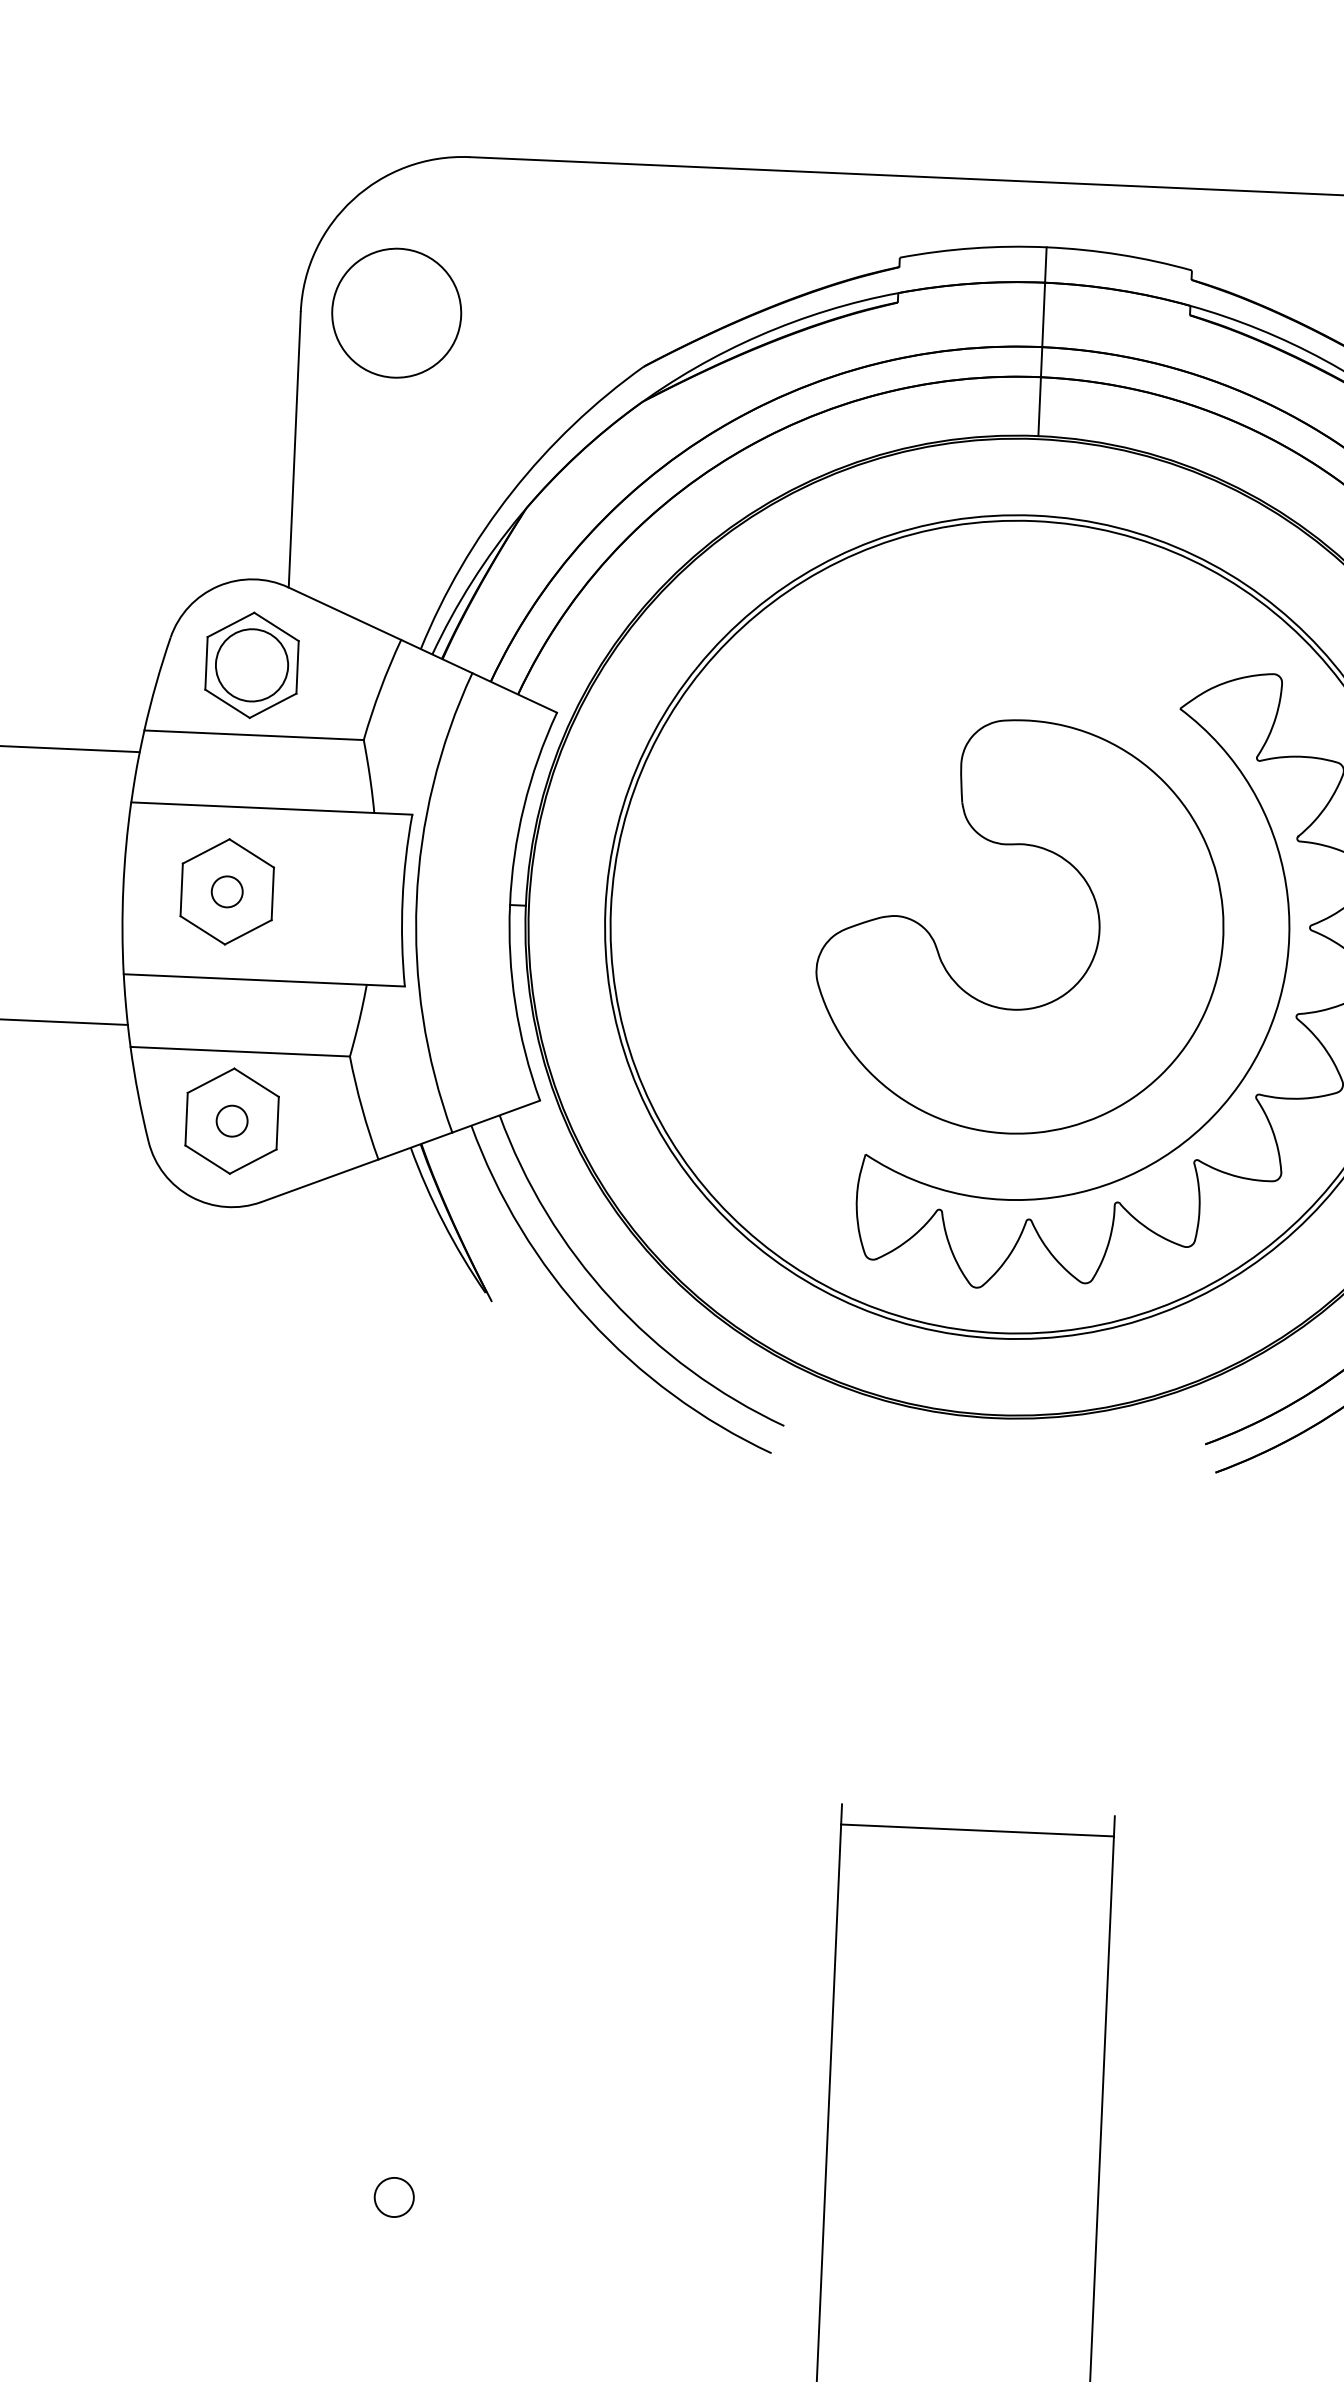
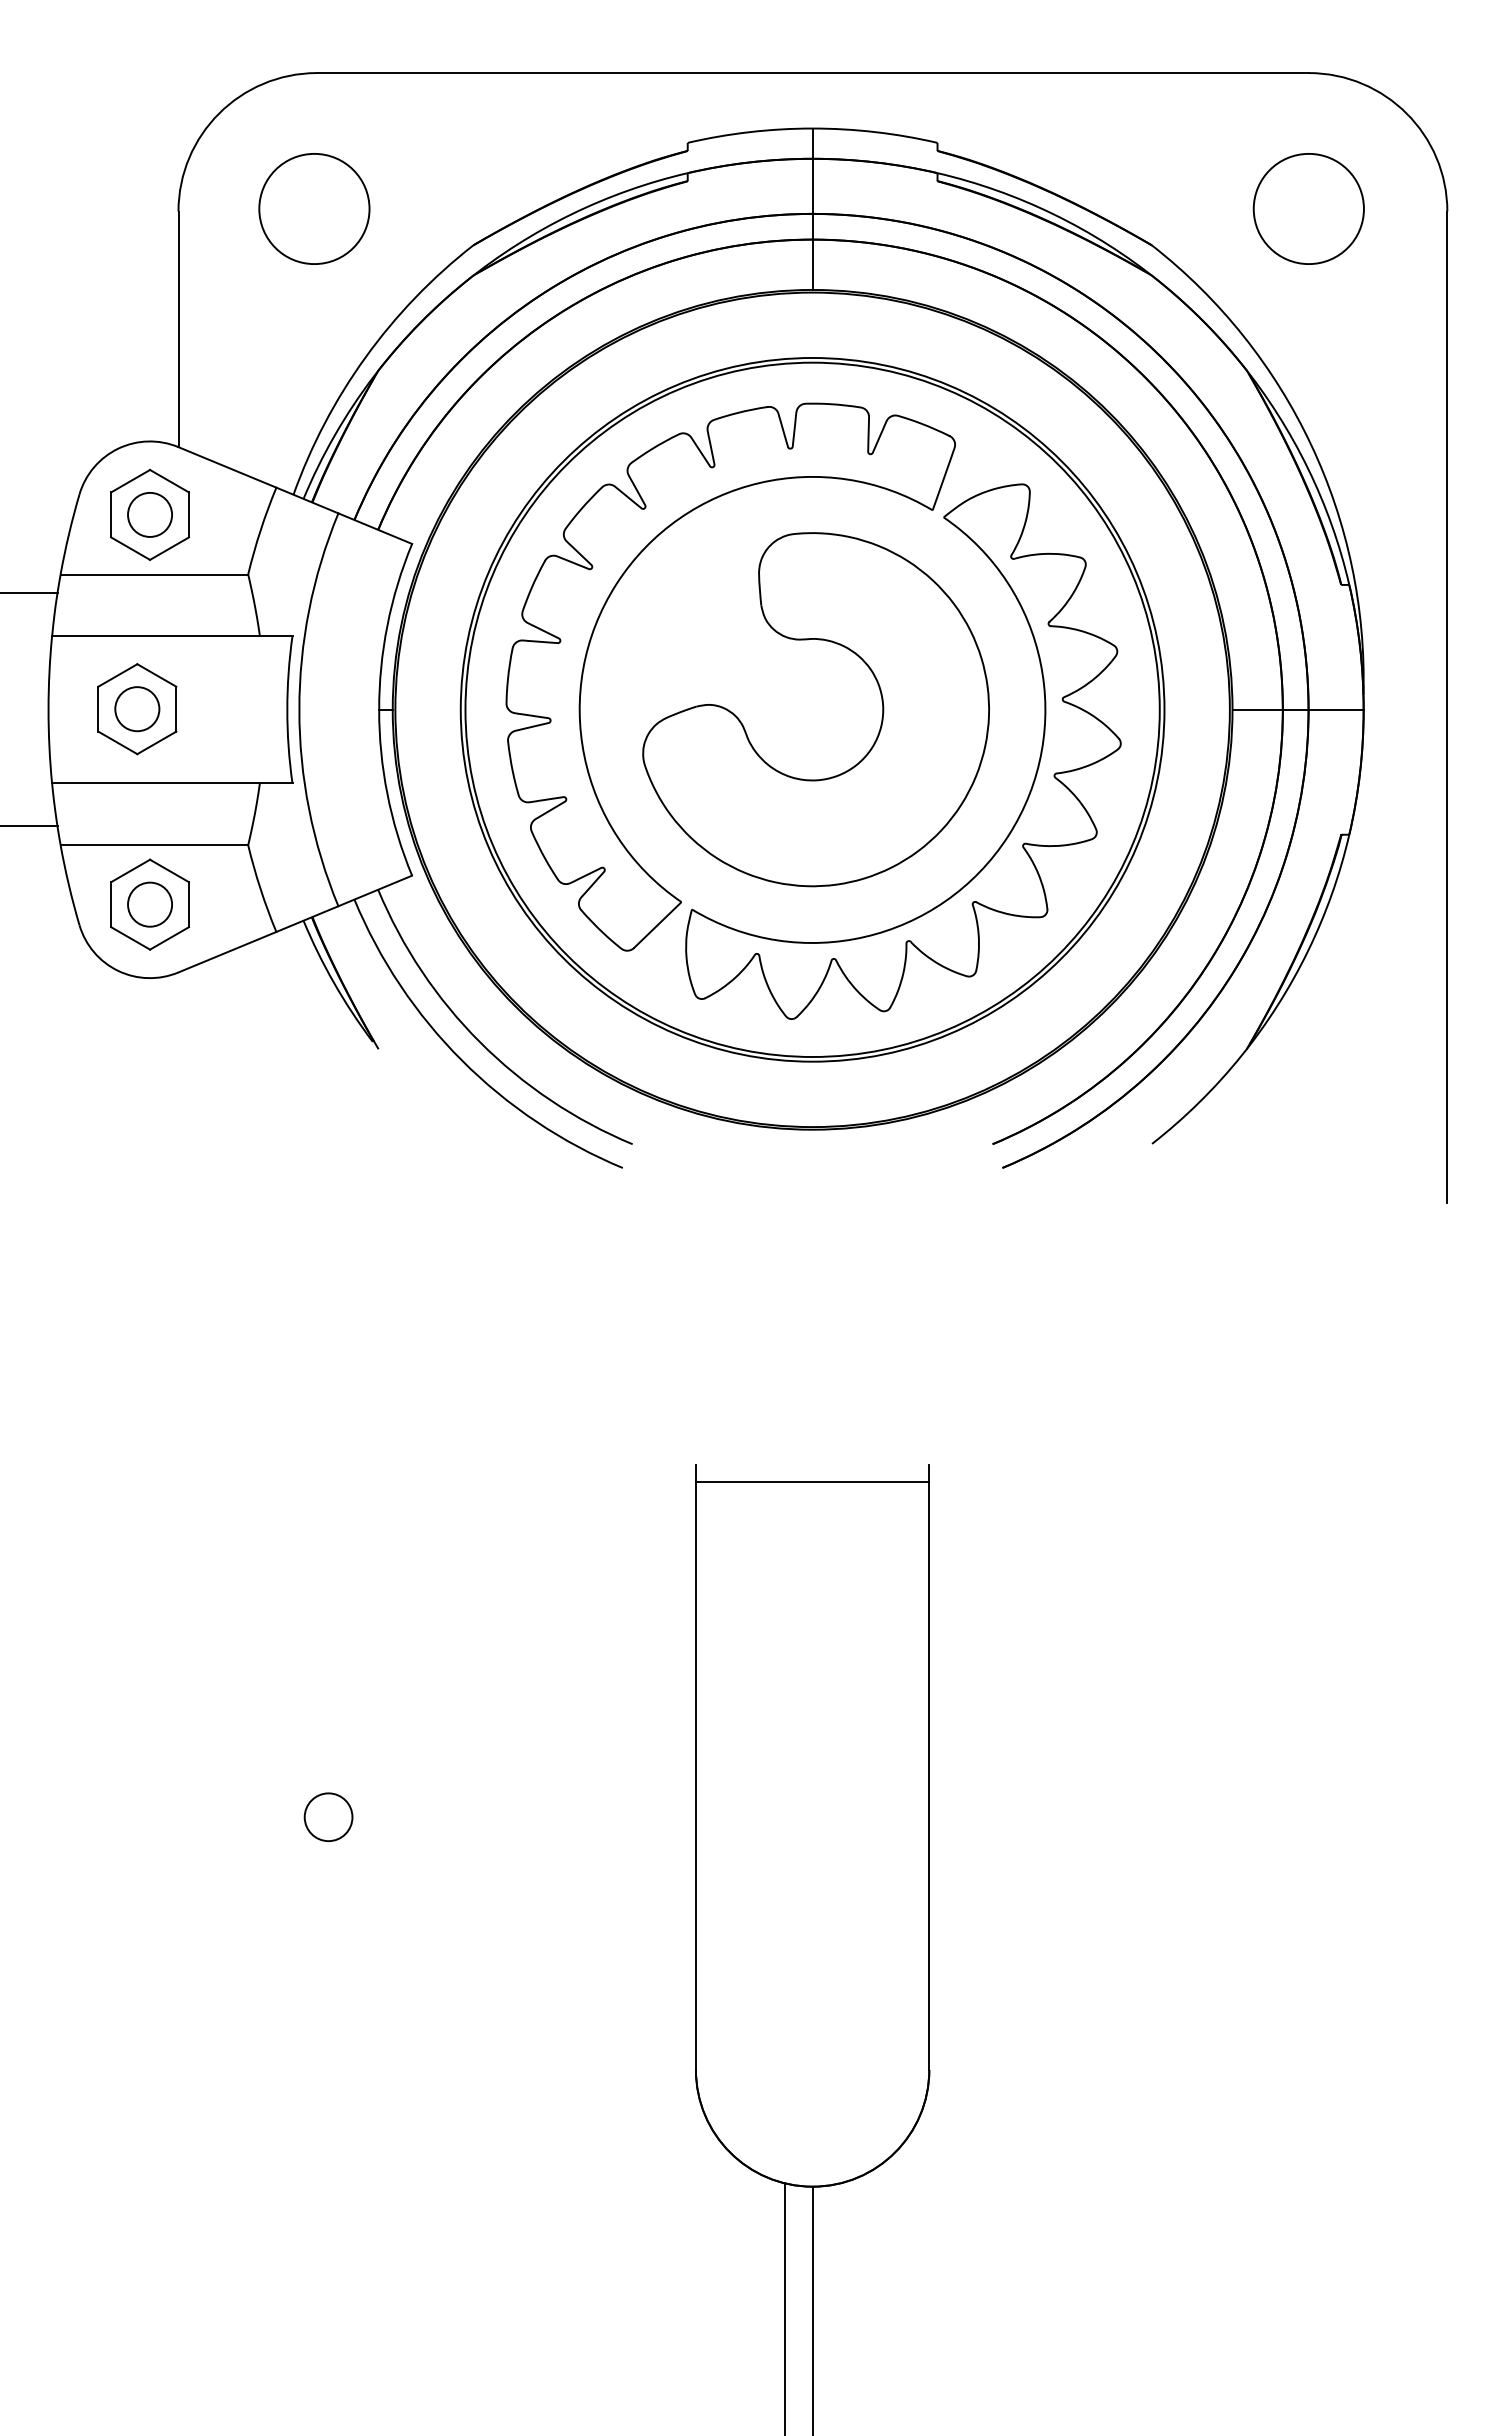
circle: (396, 312) -> (314, 208), moved
circle: (252, 664) -> (150, 514), size x0.71
part: (768, 818) -> (596, 626), added
circle: (227, 892) -> (137, 709), size x1.67
circle: (232, 1120) -> (150, 904), size x1.67
circle: (394, 2196) -> (328, 1816), size x1.43

